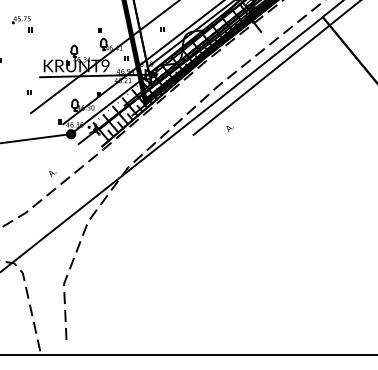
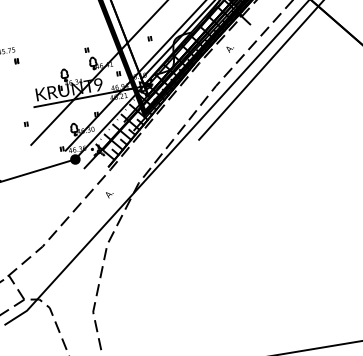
text: (229, 128) -> (229, 49), moved
text: (52, 173) -> (109, 194), moved

